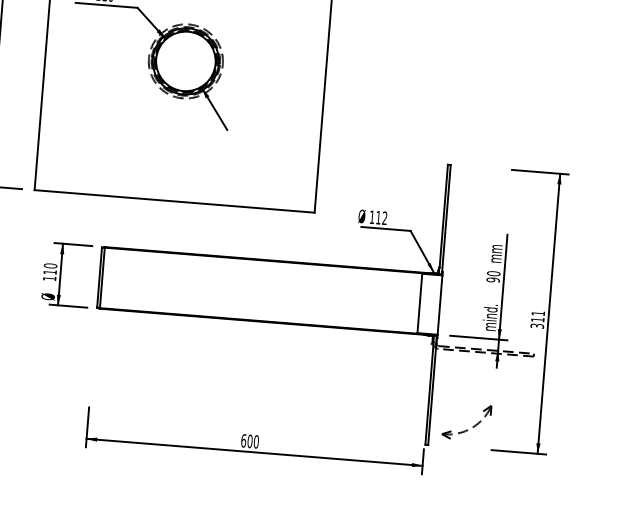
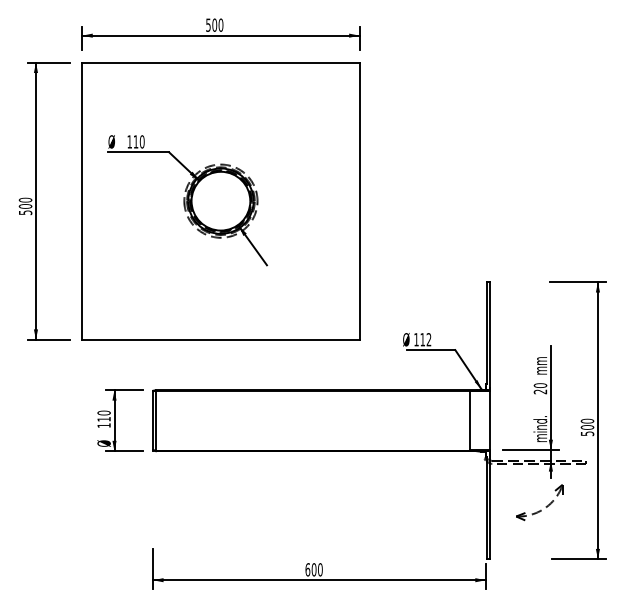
text: (493, 279) -> (540, 391), 90 -> 20
text: (537, 318) -> (587, 426), 311 -> 500
part: (467, 429) -> (540, 509), moved

